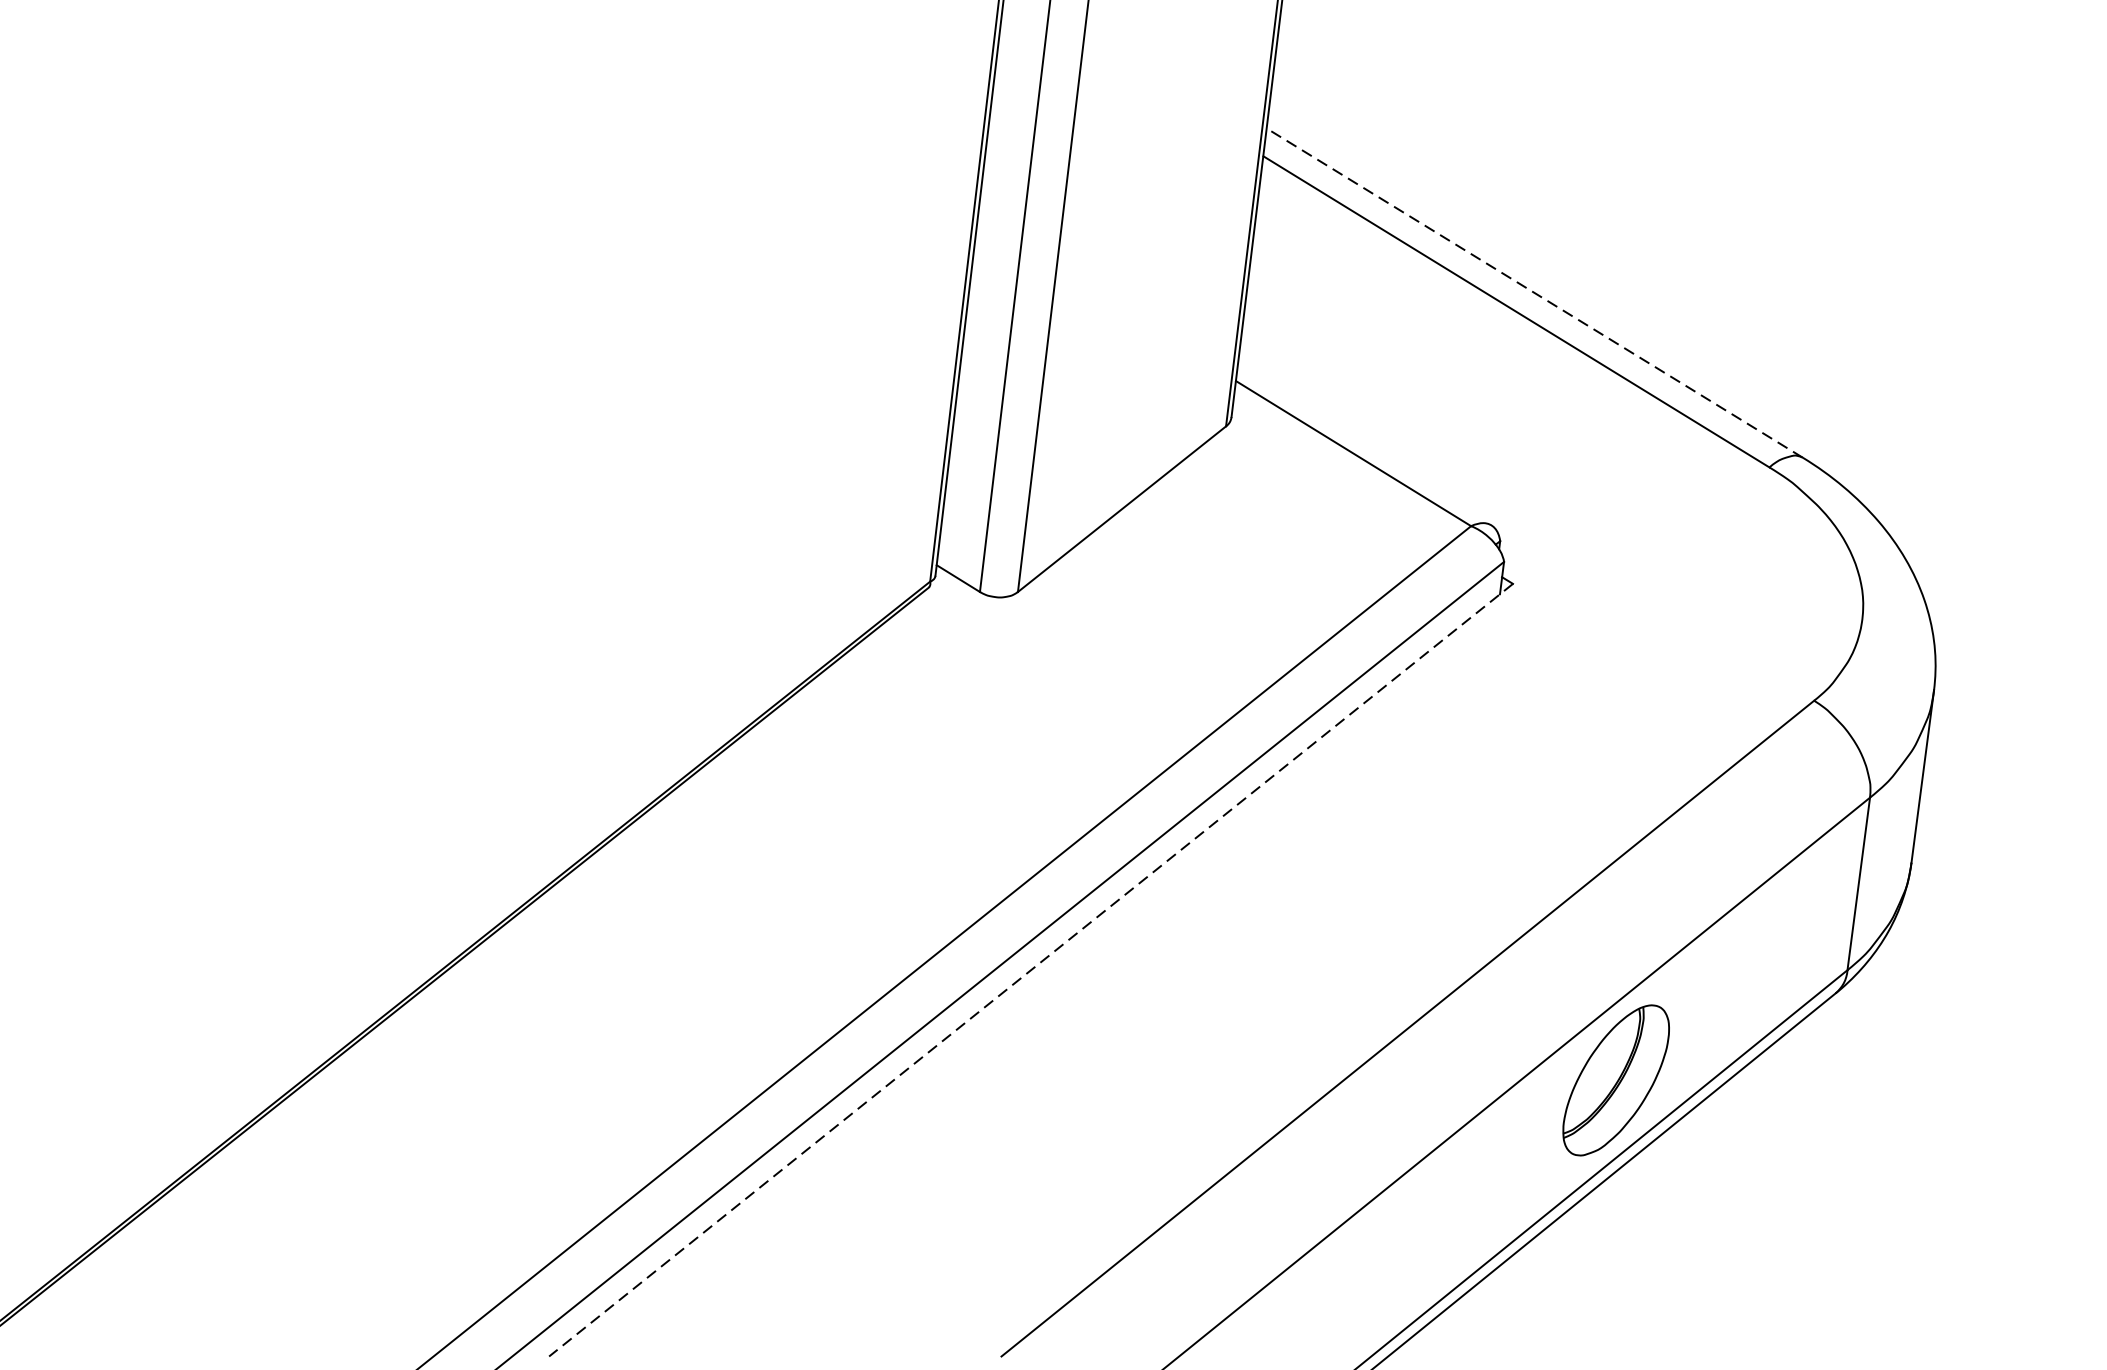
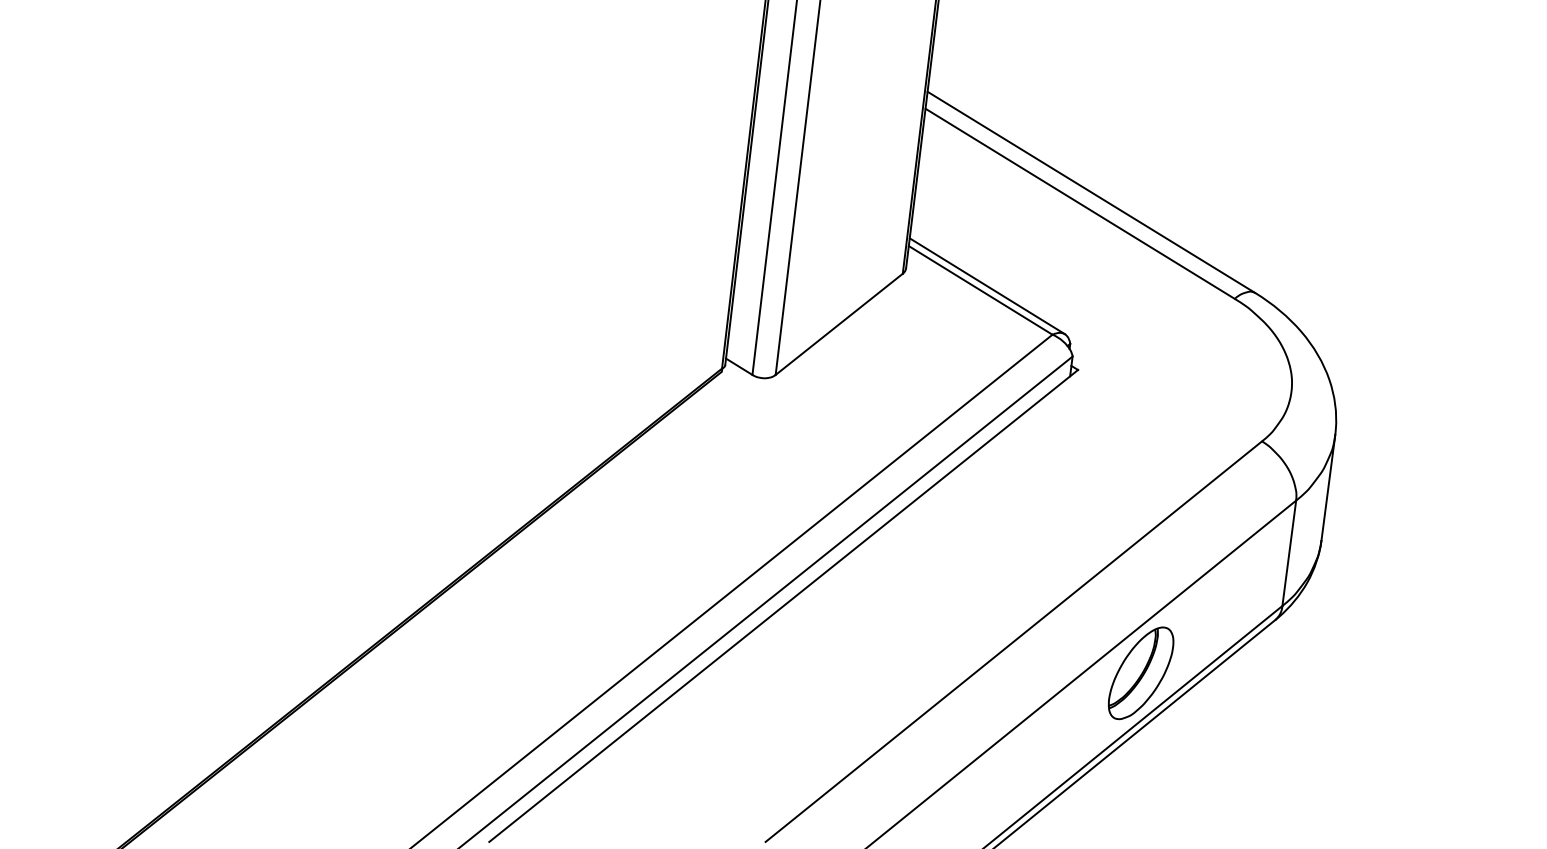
line: (1533, 293) -> (1090, 192), dashed -> solid
line: (1364, 447) -> (987, 286), added
line: (1030, 971) -> (783, 606), dashed -> solid

